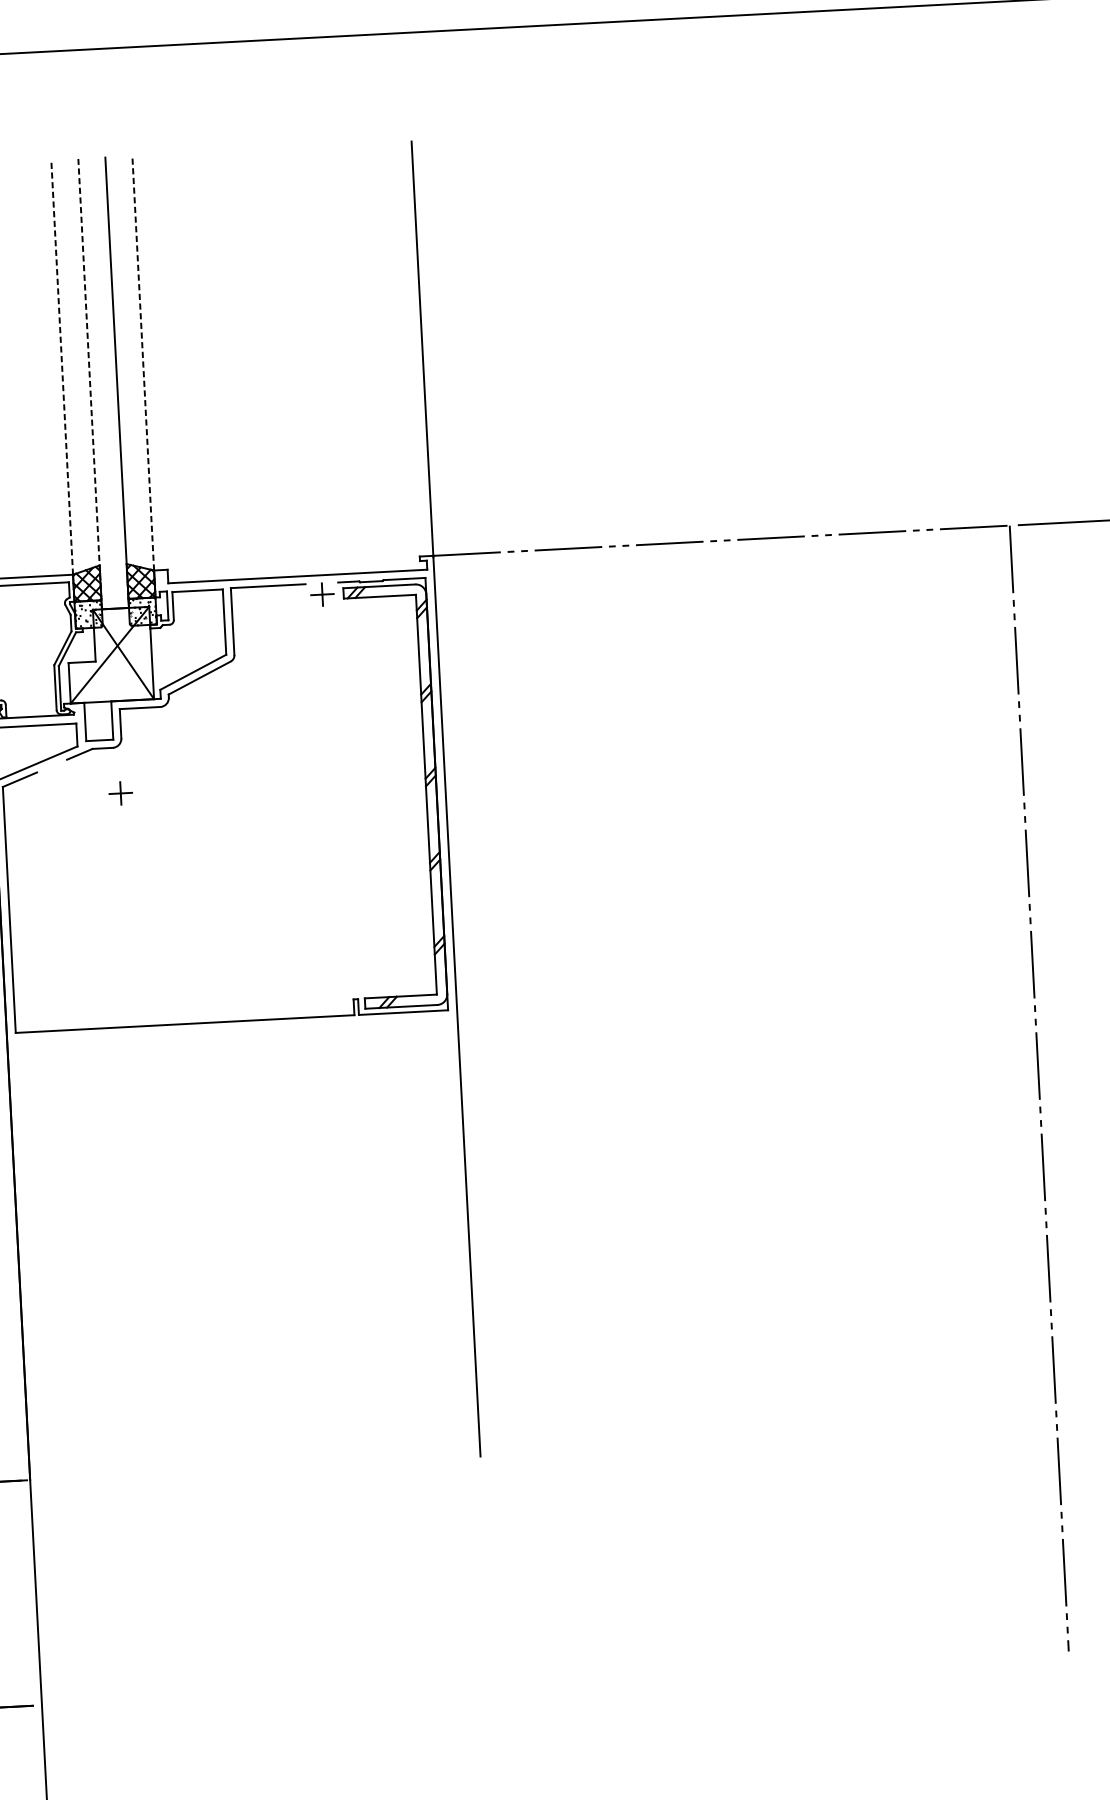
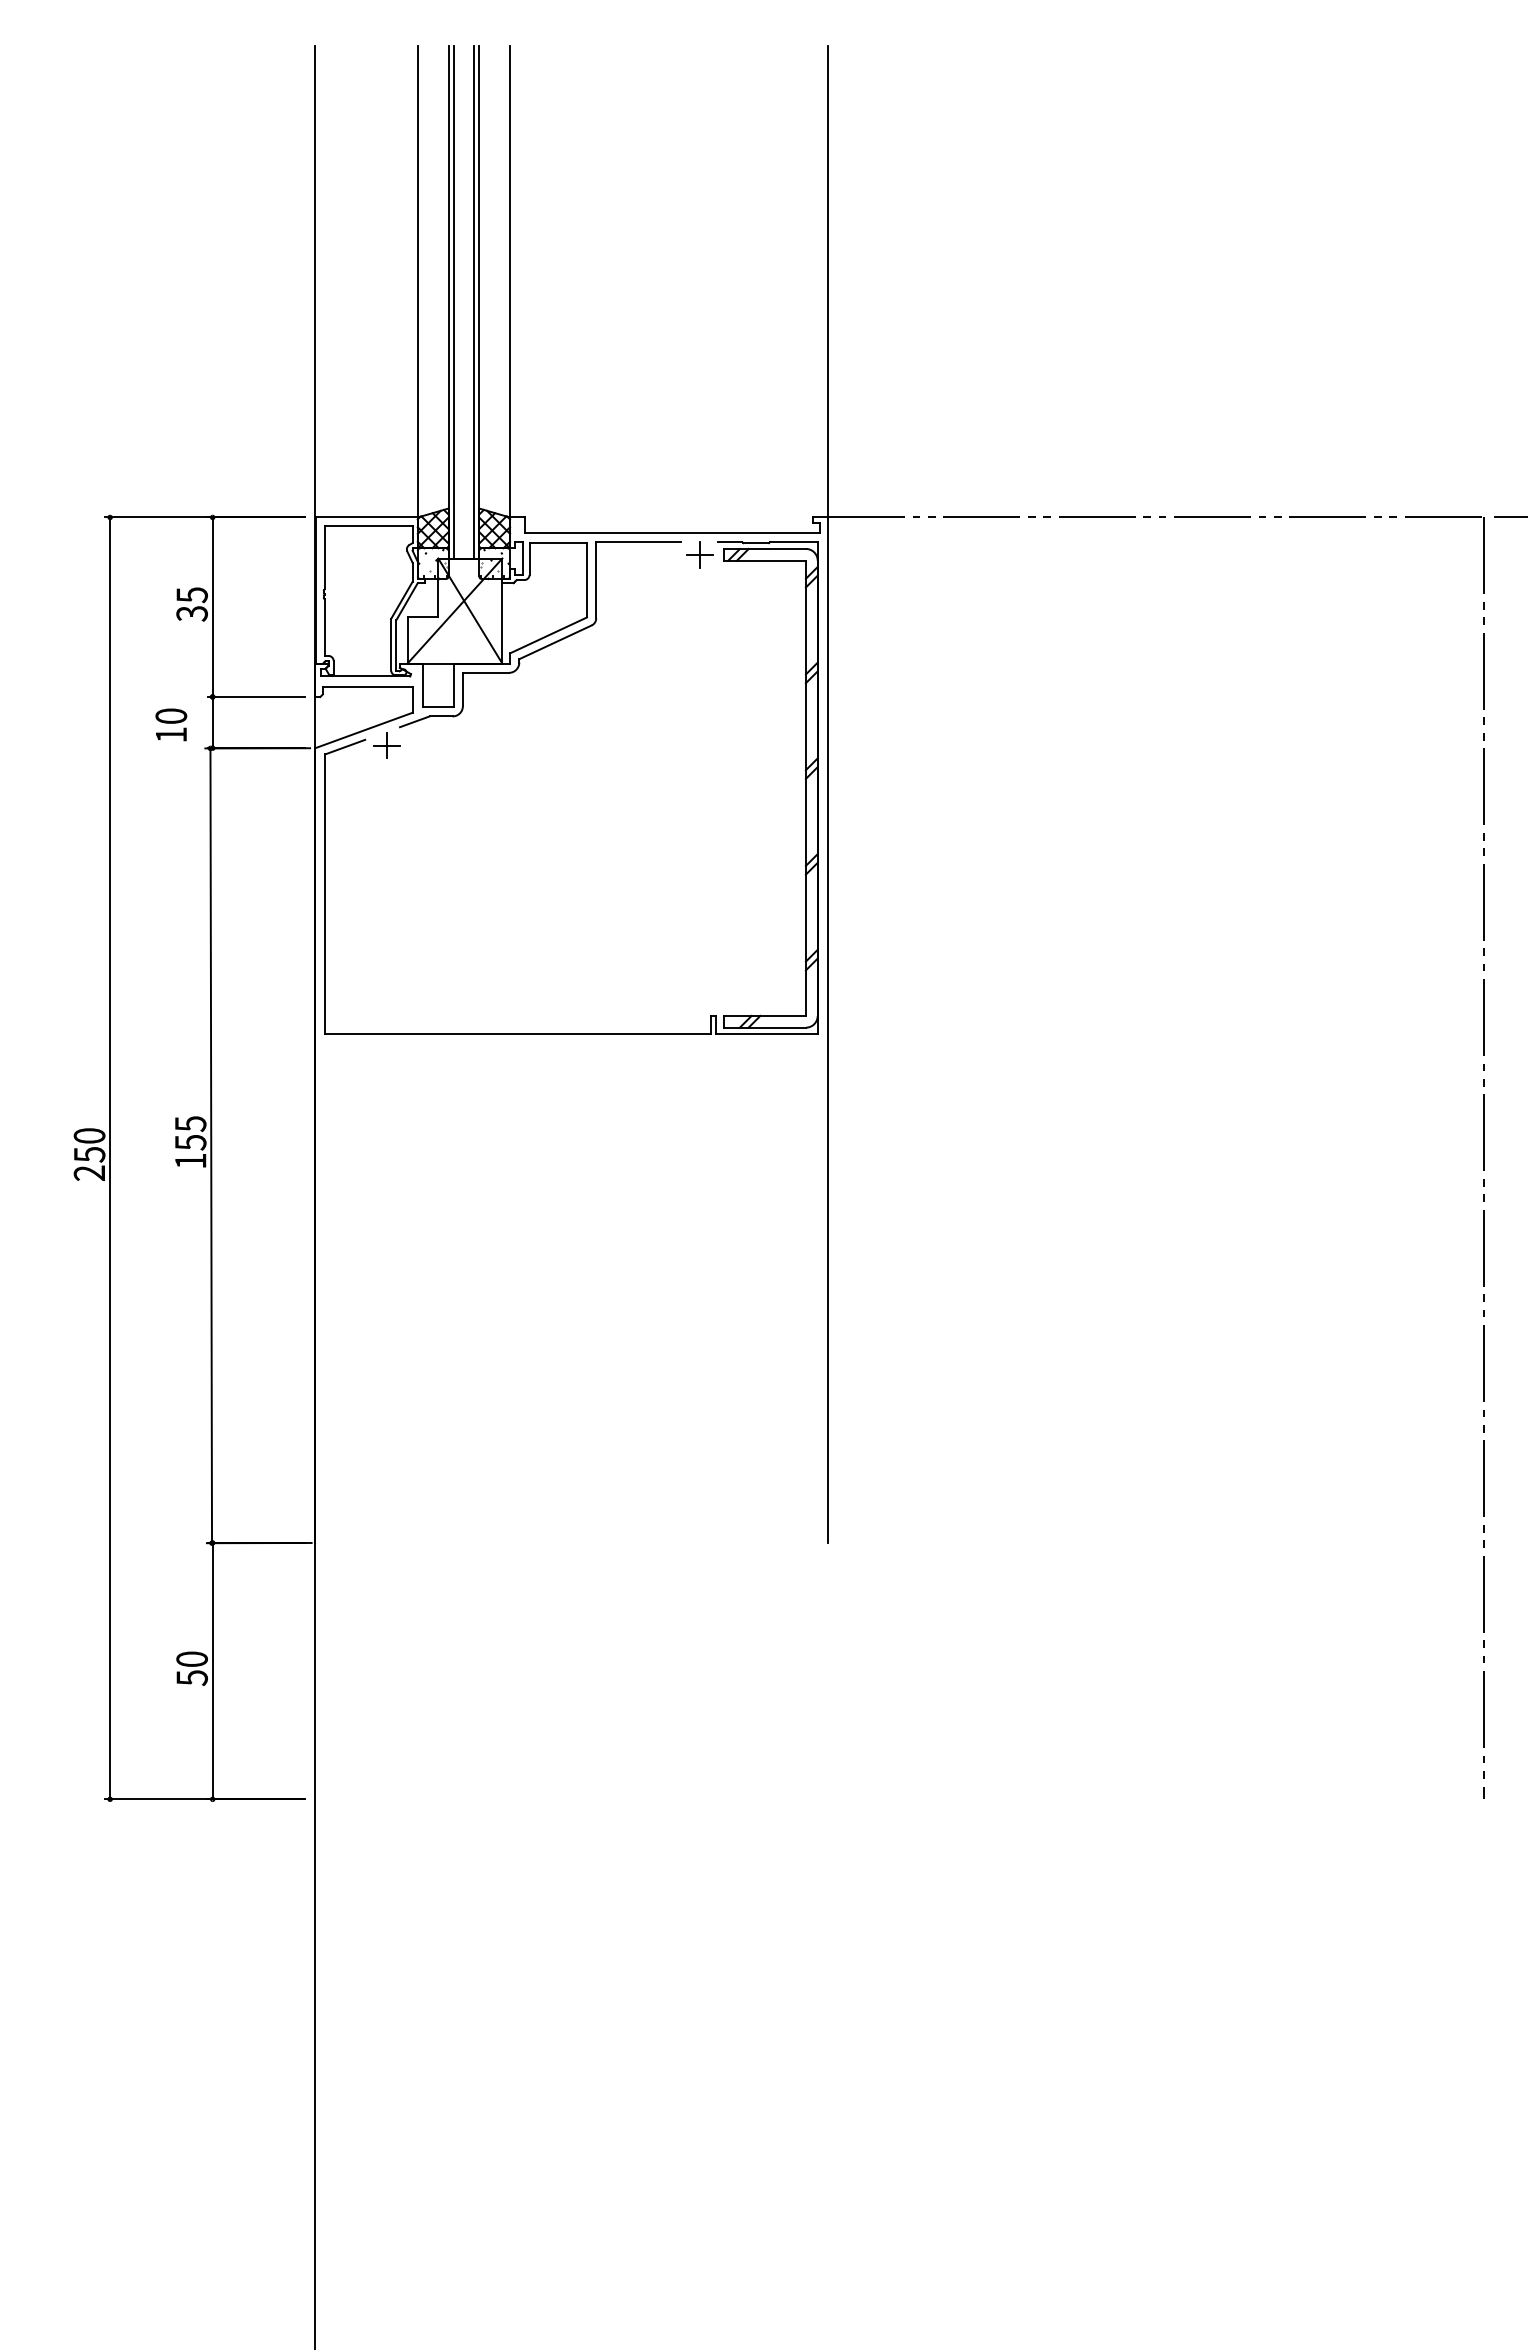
line: (143, 363) -> (510, 281), dashed -> solid
line: (61, 367) -> (417, 281), dashed -> solid
line: (112, 382) -> (474, 301), added
line: (90, 383) -> (448, 301), dashed -> solid
line: (94, 383) -> (453, 301), added
part: (120, 793) -> (386, 745), moved

